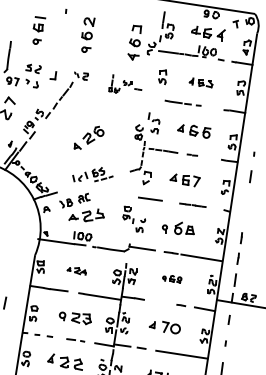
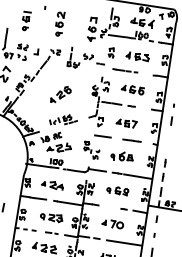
part: (200, 82) -> (137, 56), size x1.43
part: (124, 83) -> (85, 57), size x1.67
part: (76, 270) -> (52, 185), size x1.67
part: (171, 279) -> (117, 191), size x1.67

